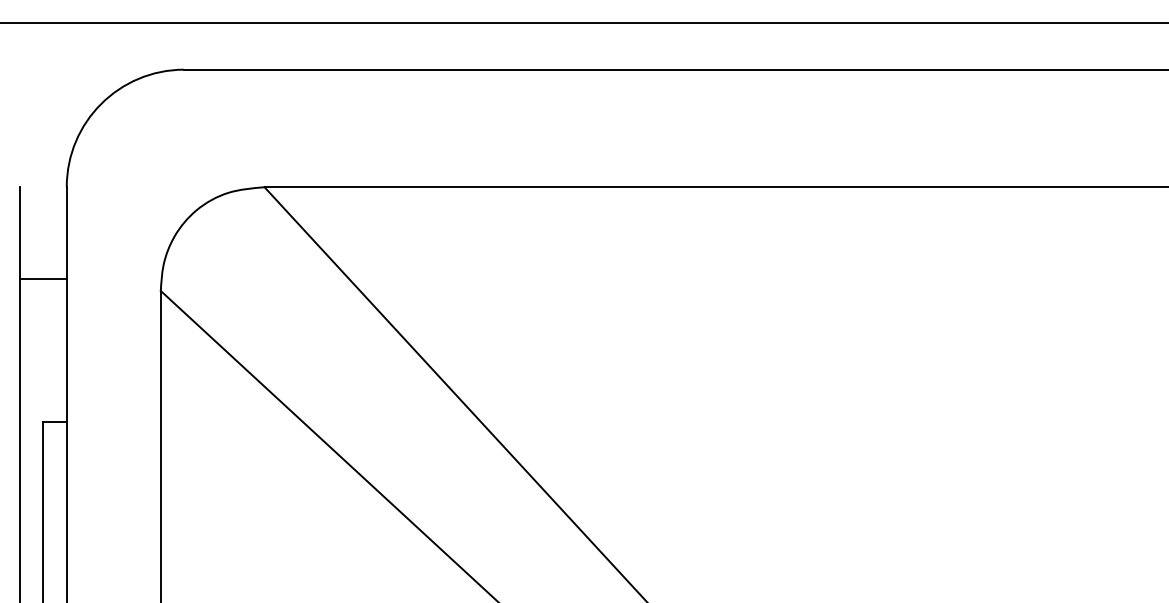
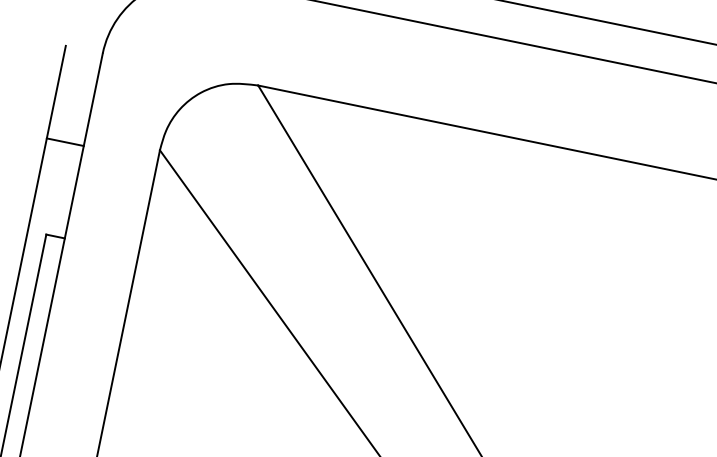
line: (42, 278) -> (64, 141), moved

